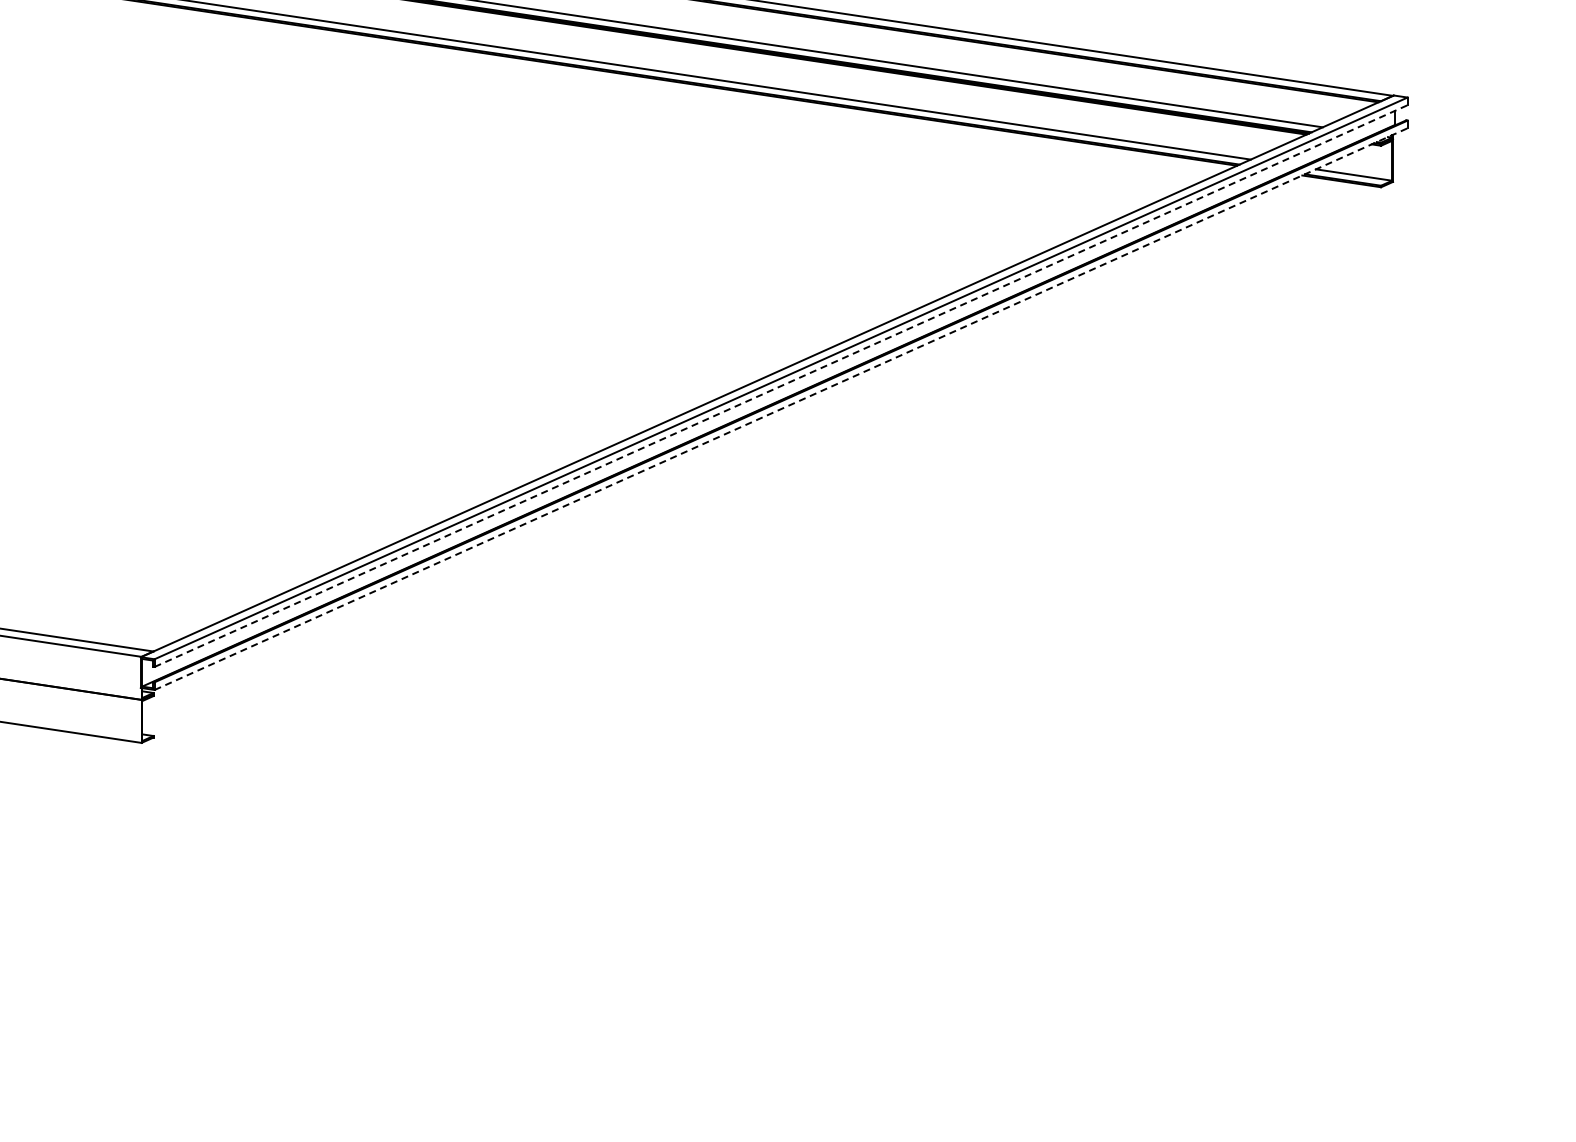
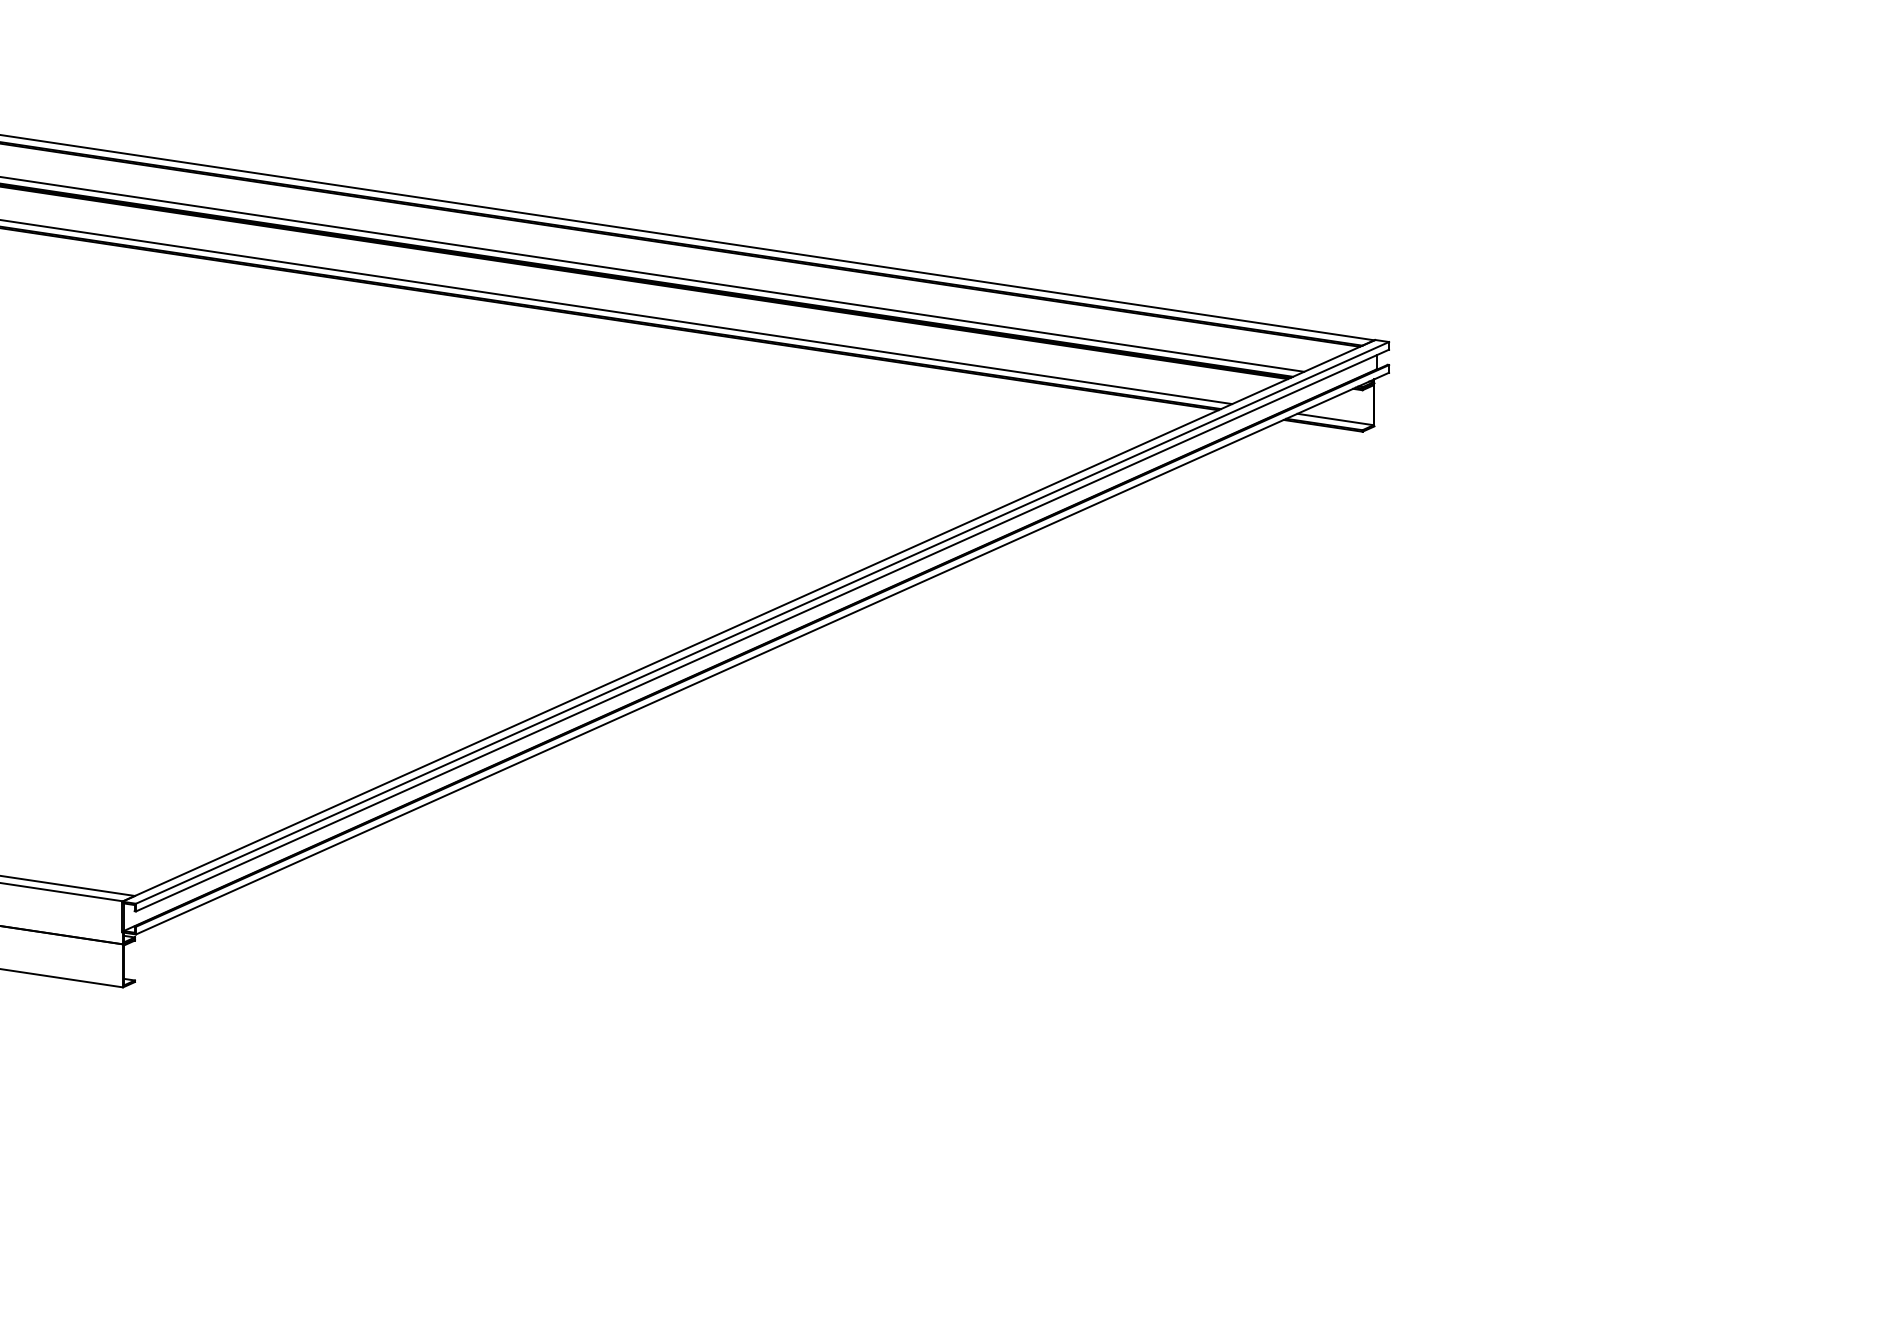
line: (781, 386) -> (762, 630), dashed -> solid
line: (781, 409) -> (762, 653), dashed -> solid

